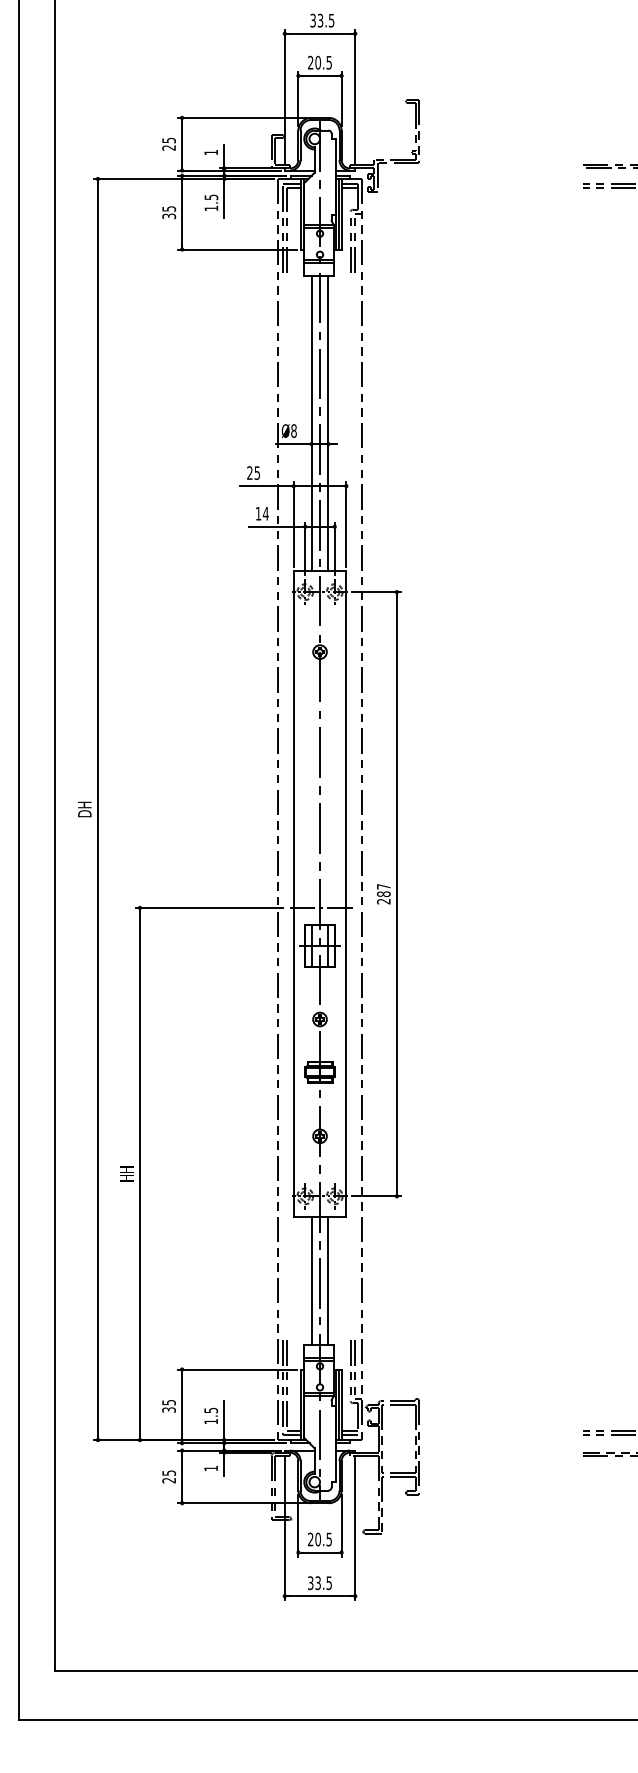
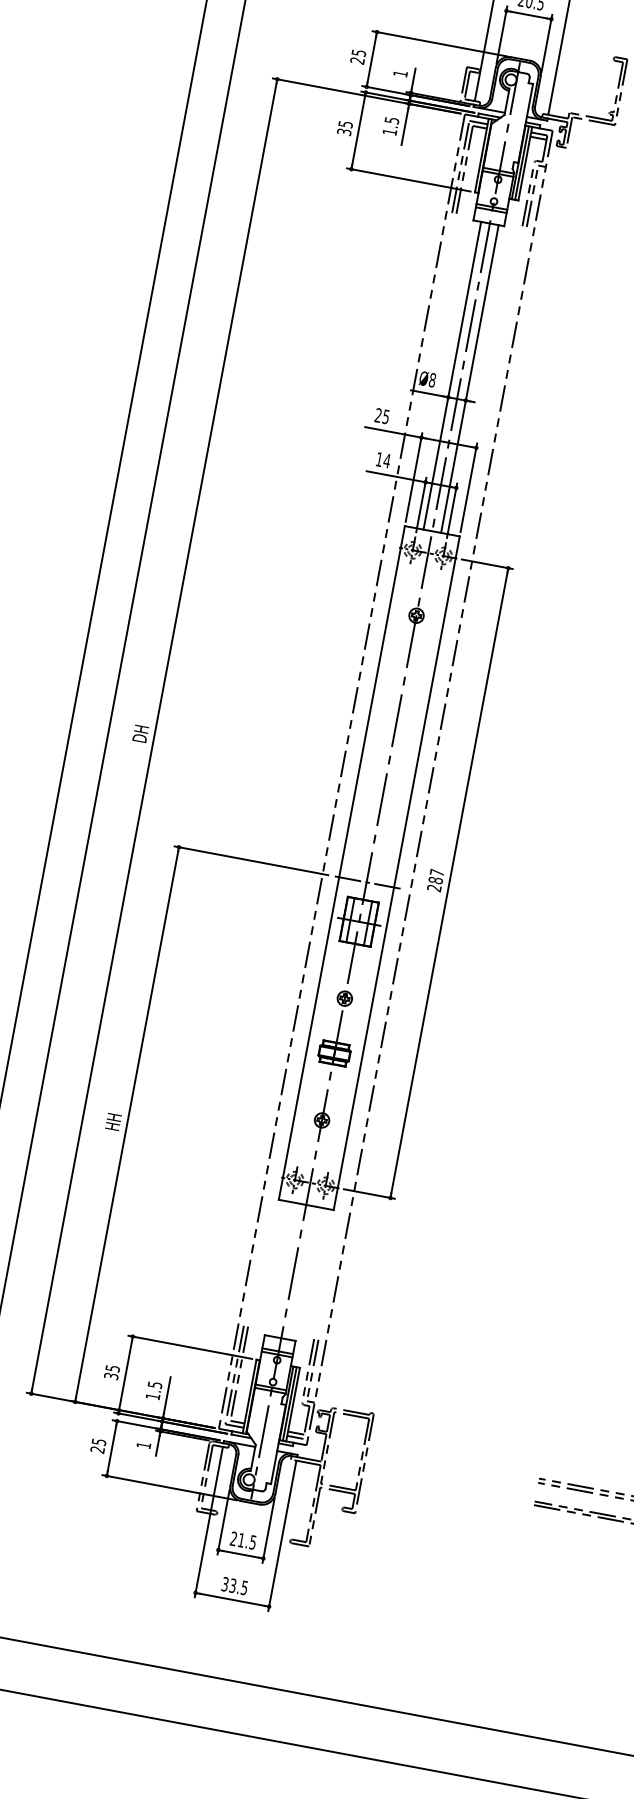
line: (311, 1281) -> (284, 1270), removed
line: (328, 1281) -> (302, 1273), removed
text: (318, 1539) -> (241, 1540), 20.5 -> 21.5

